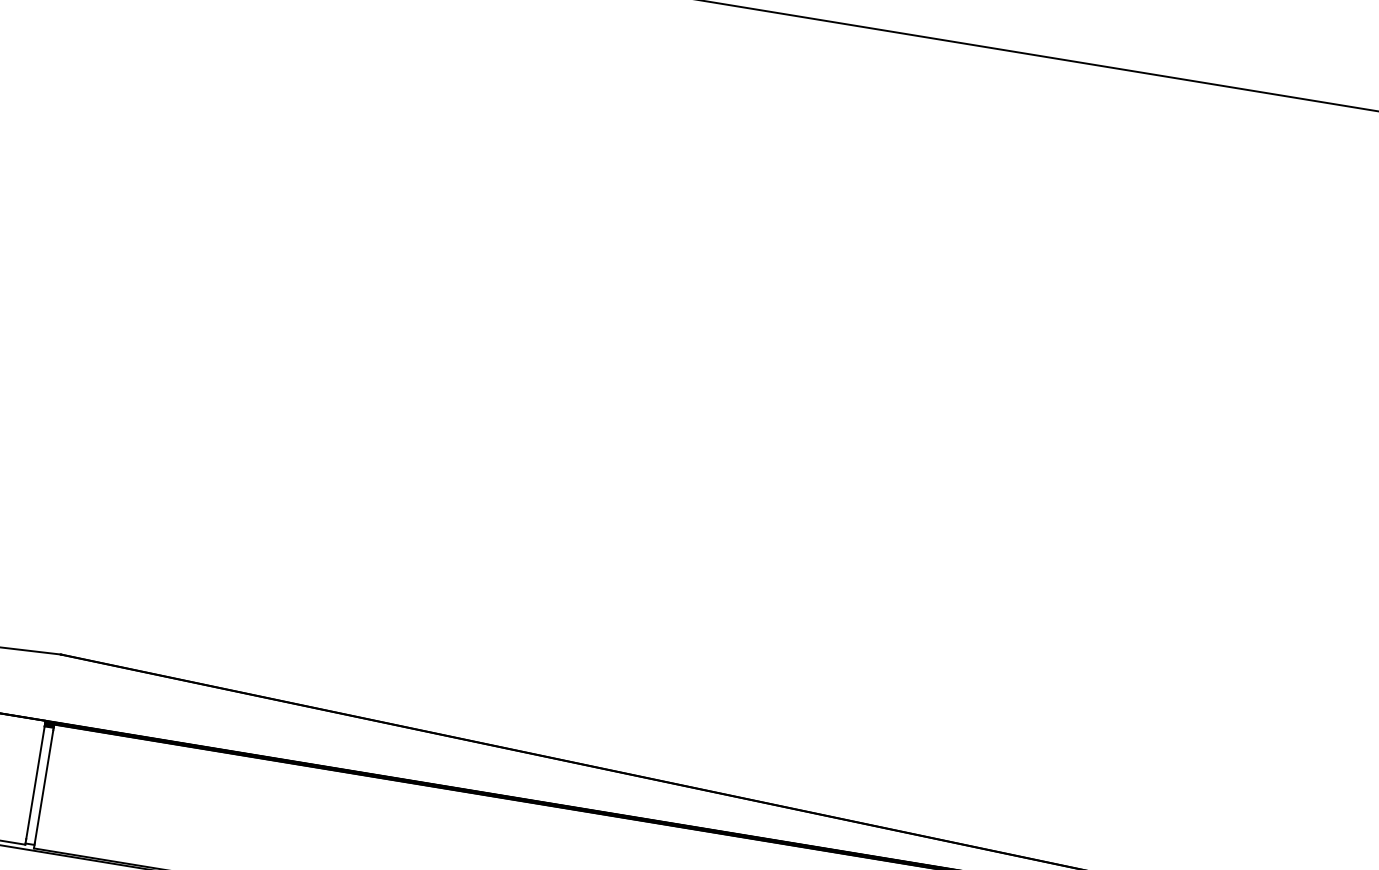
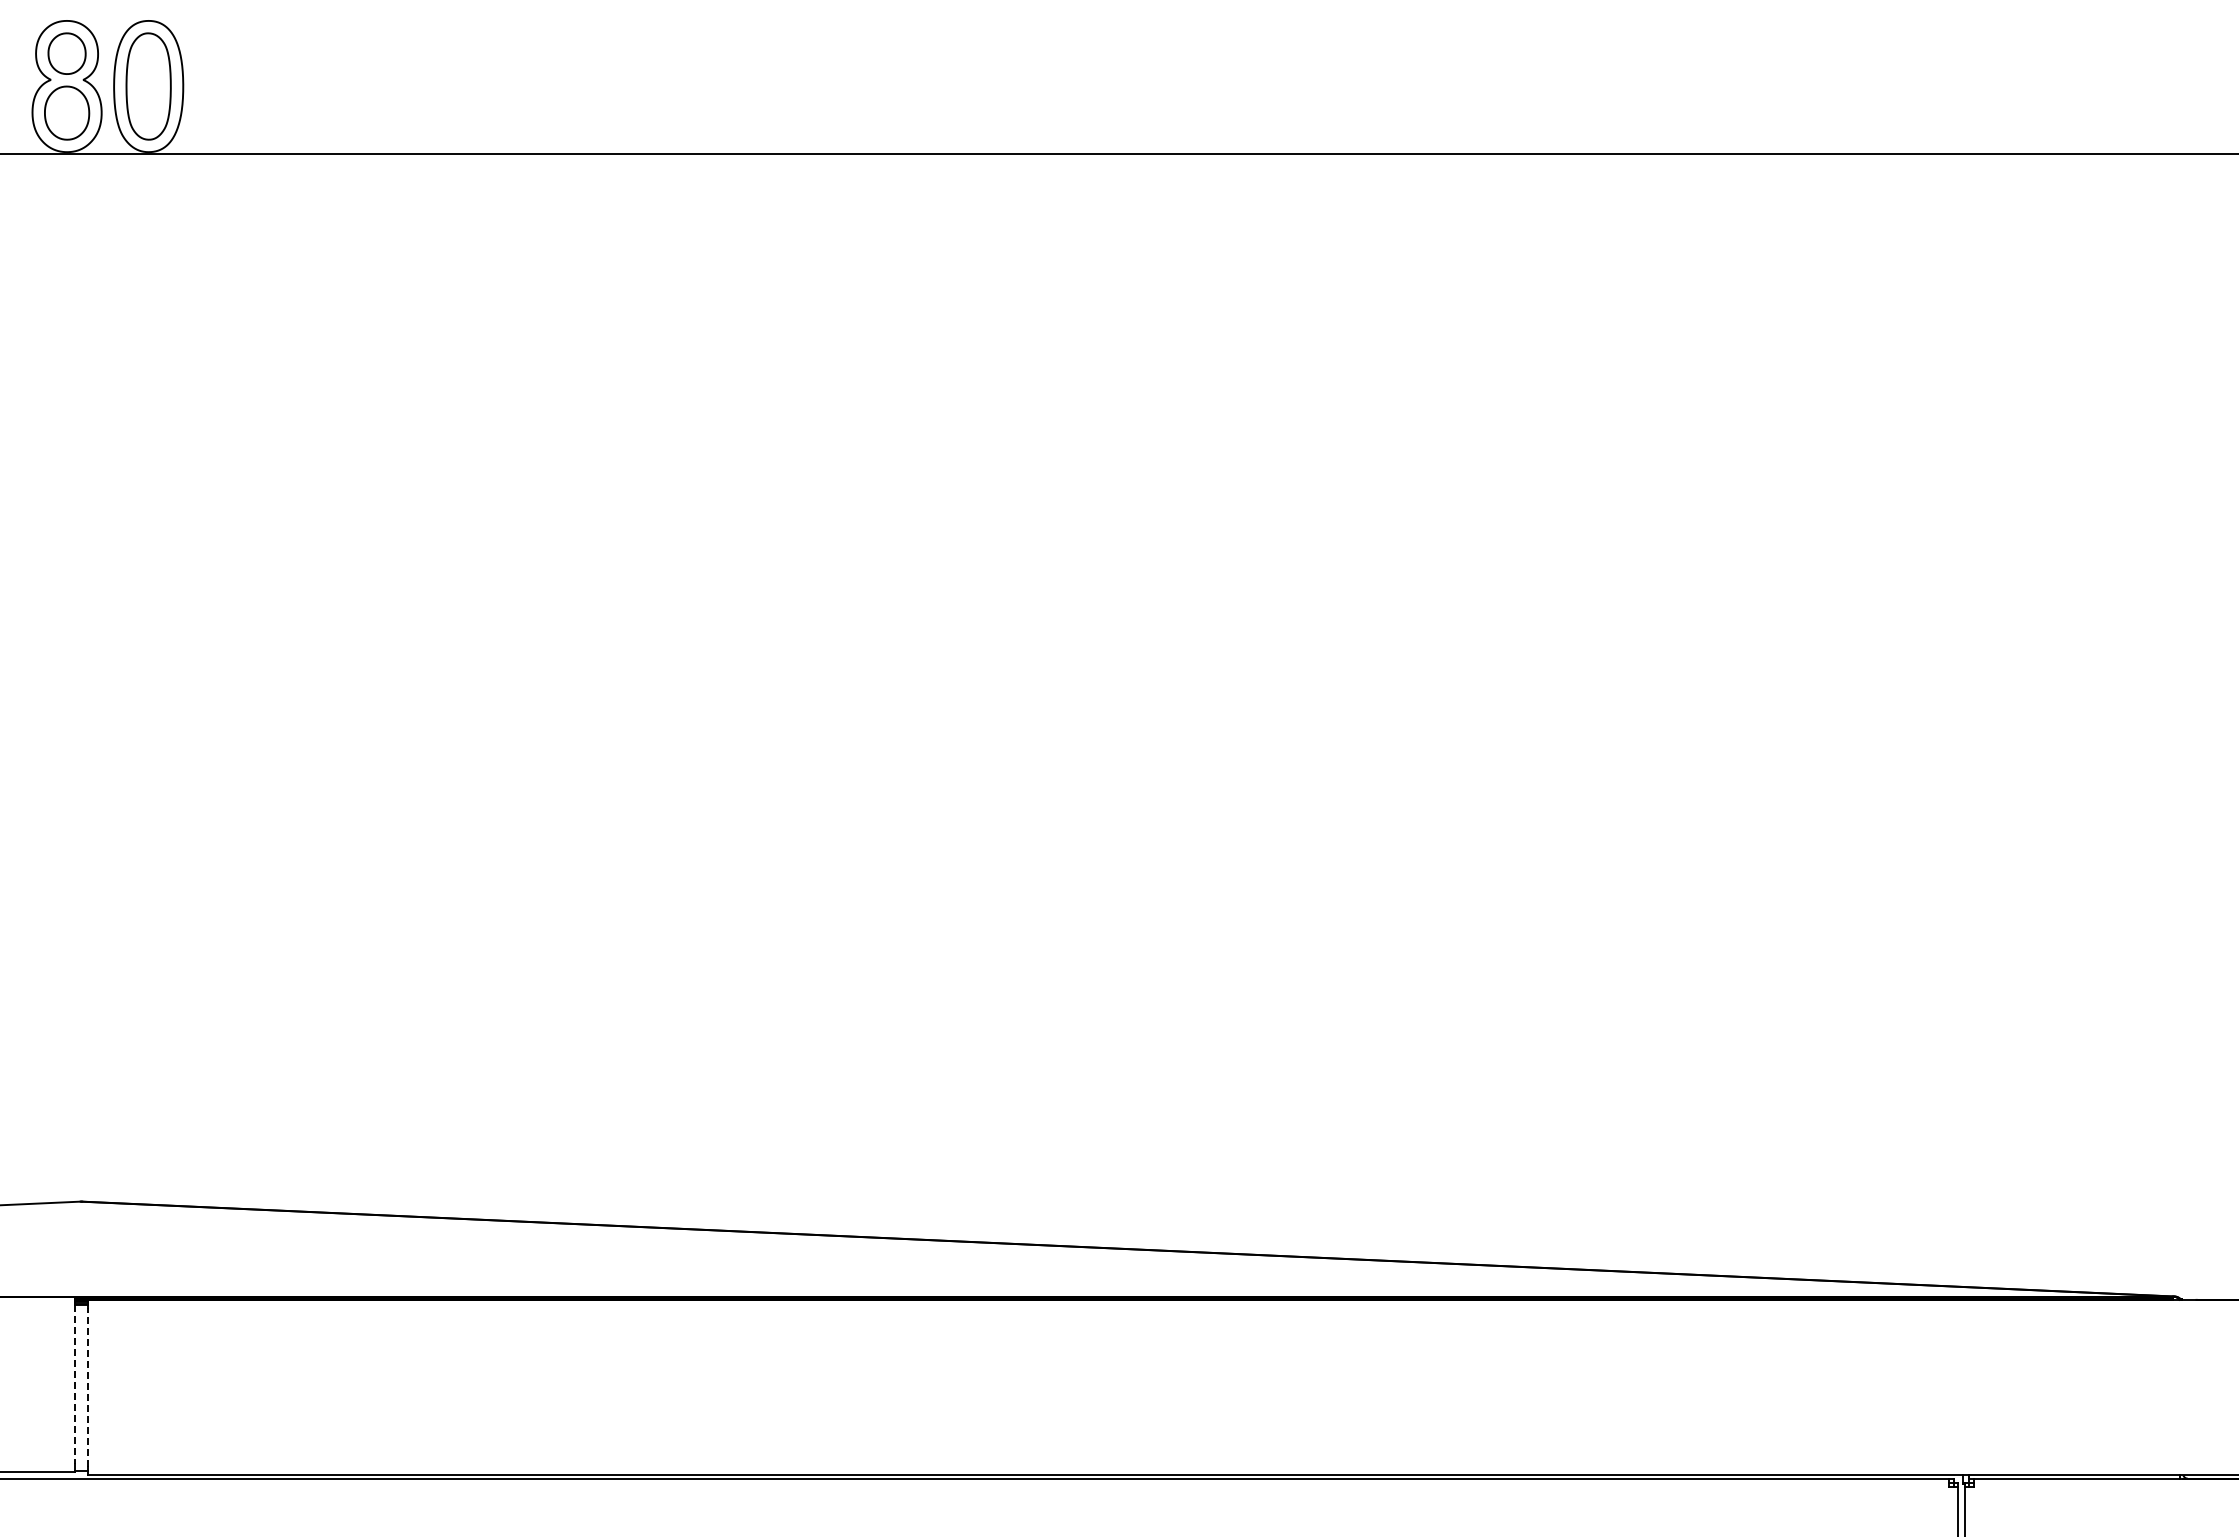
line: (35, 782) -> (75, 1384), solid -> dashed
line: (43, 786) -> (87, 1387), solid -> dashed

